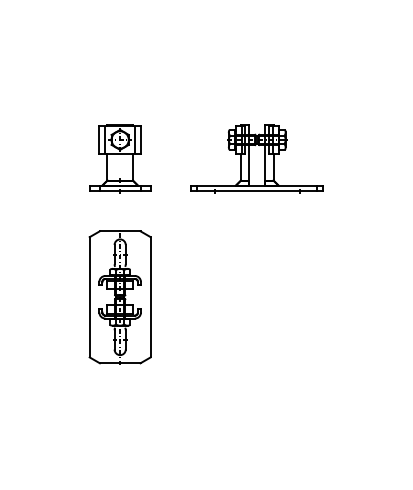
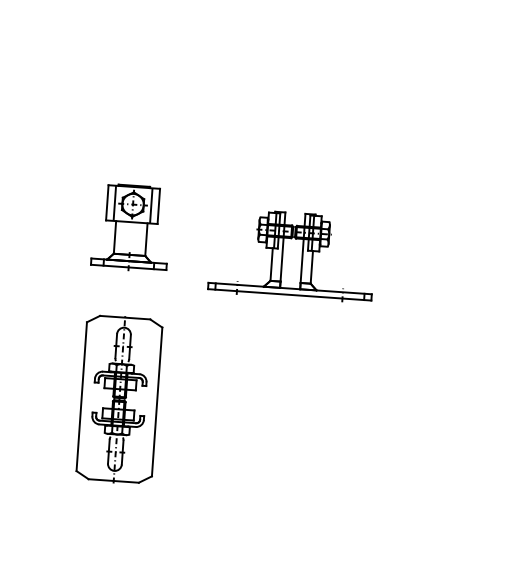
part: (256, 158) -> (291, 254), moved

